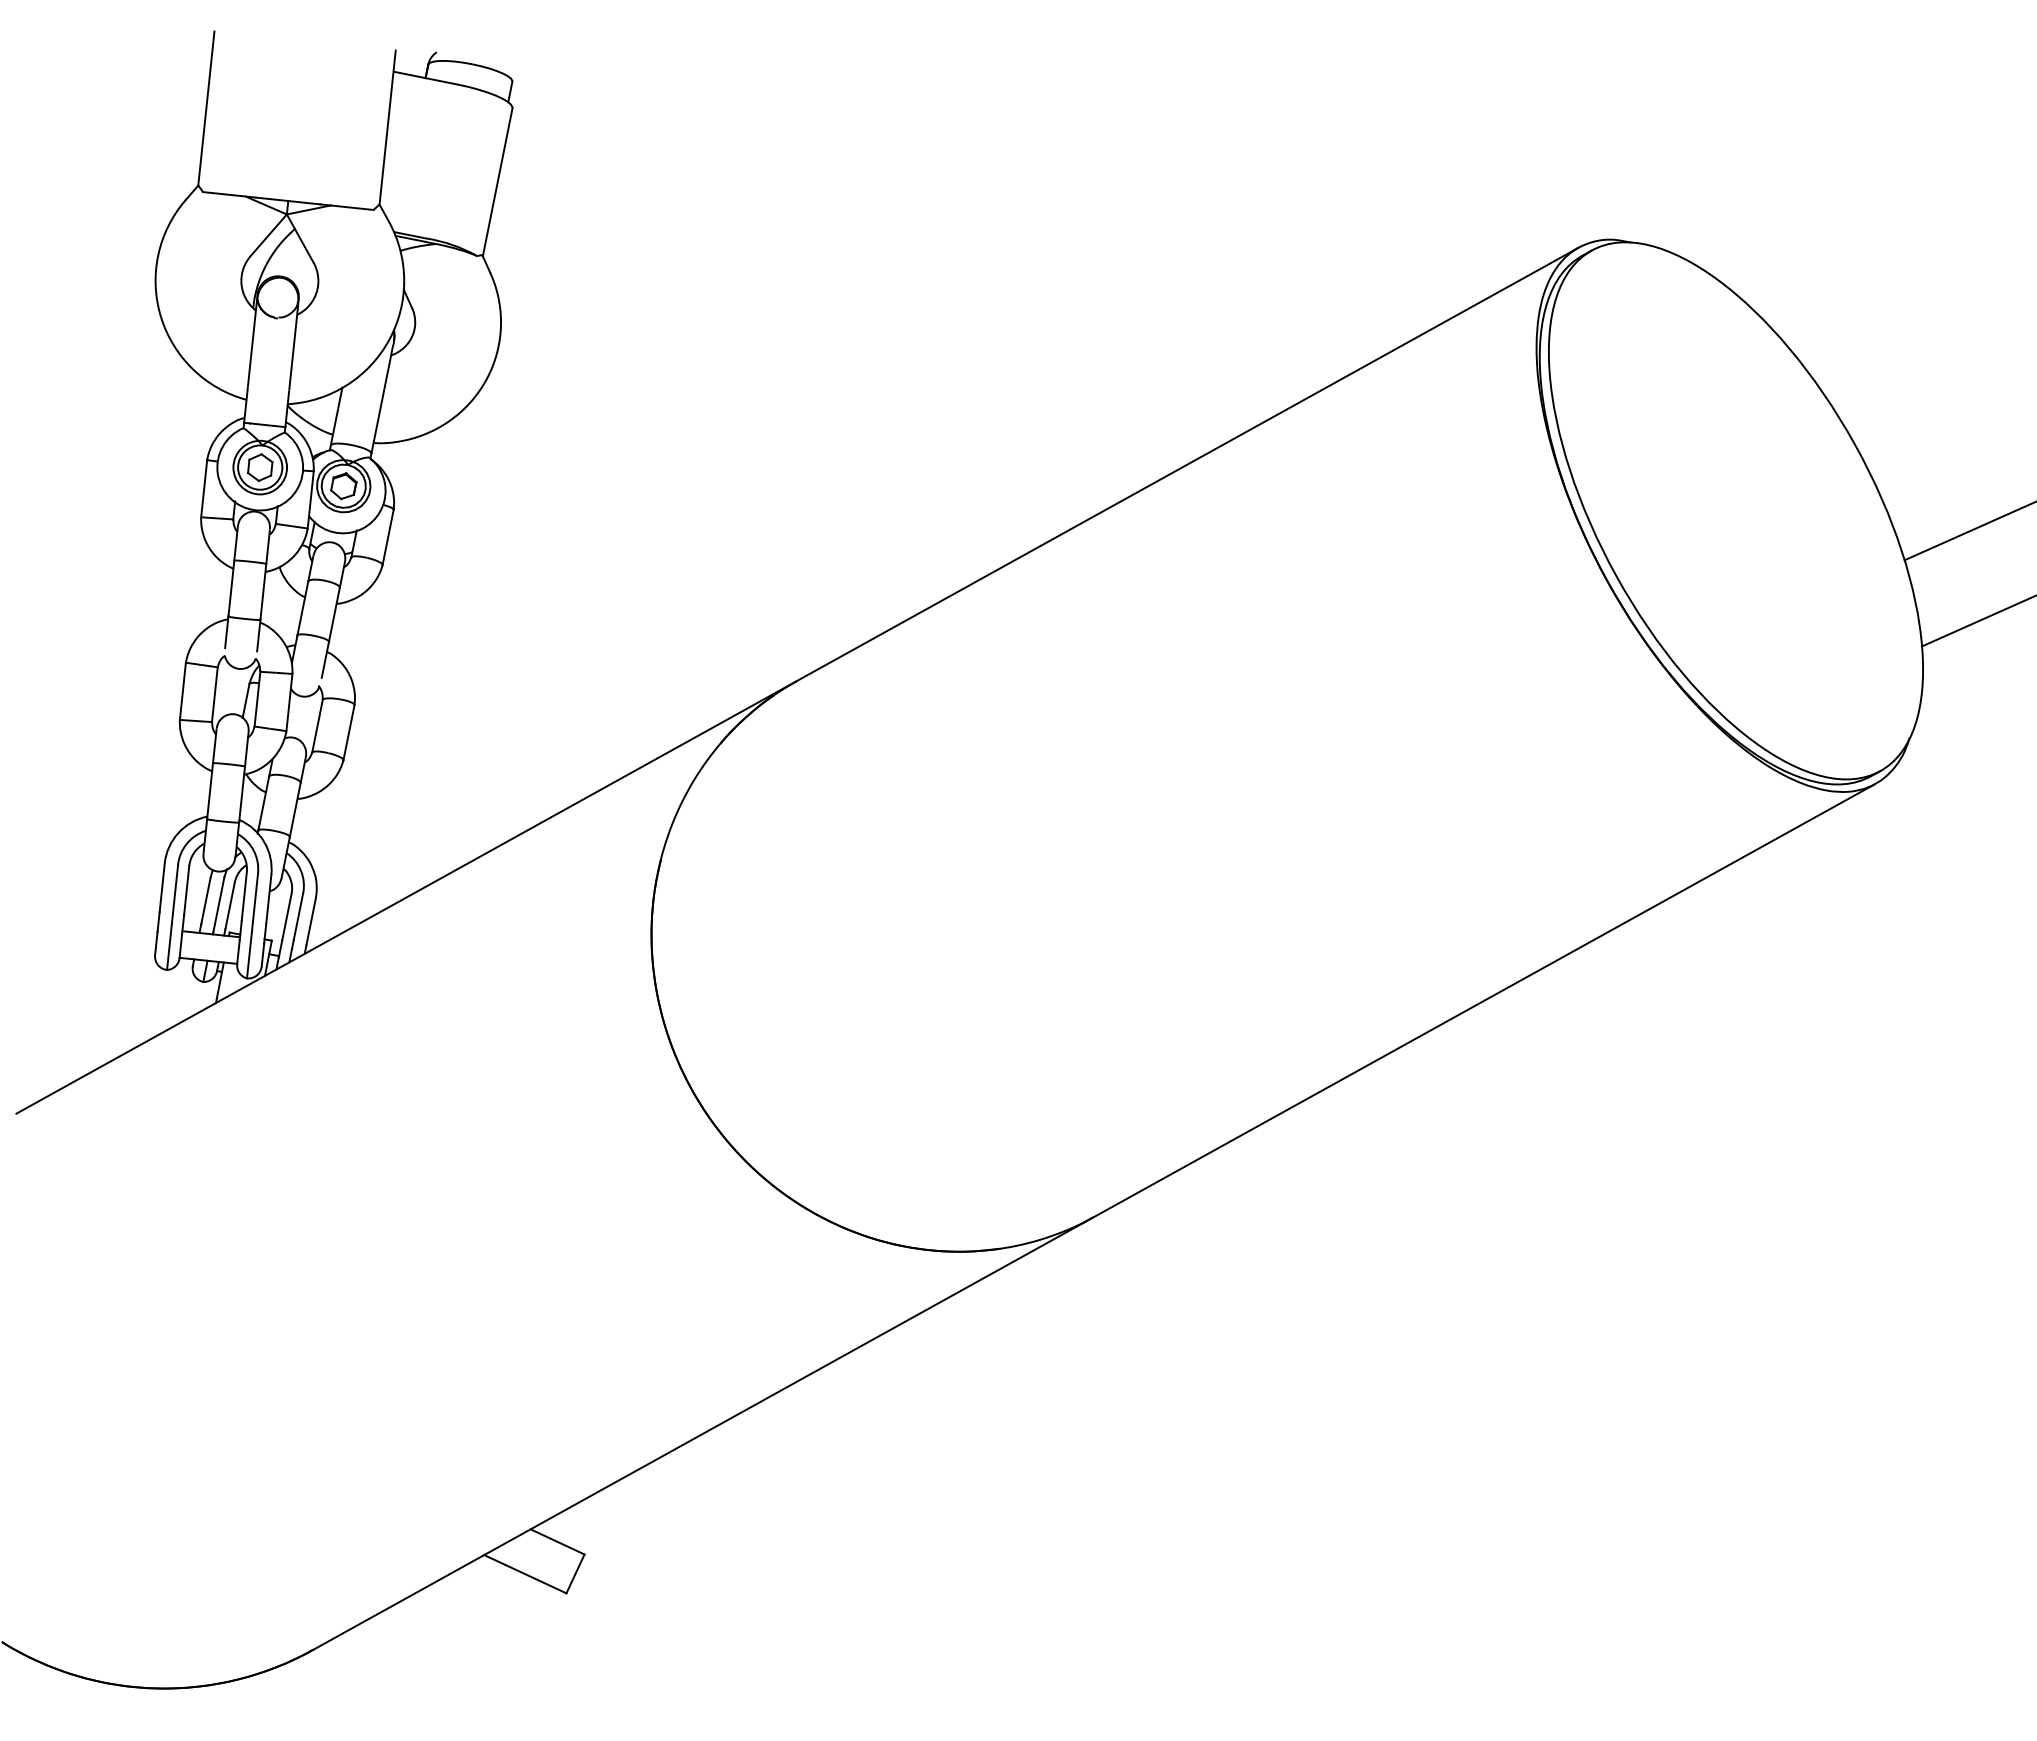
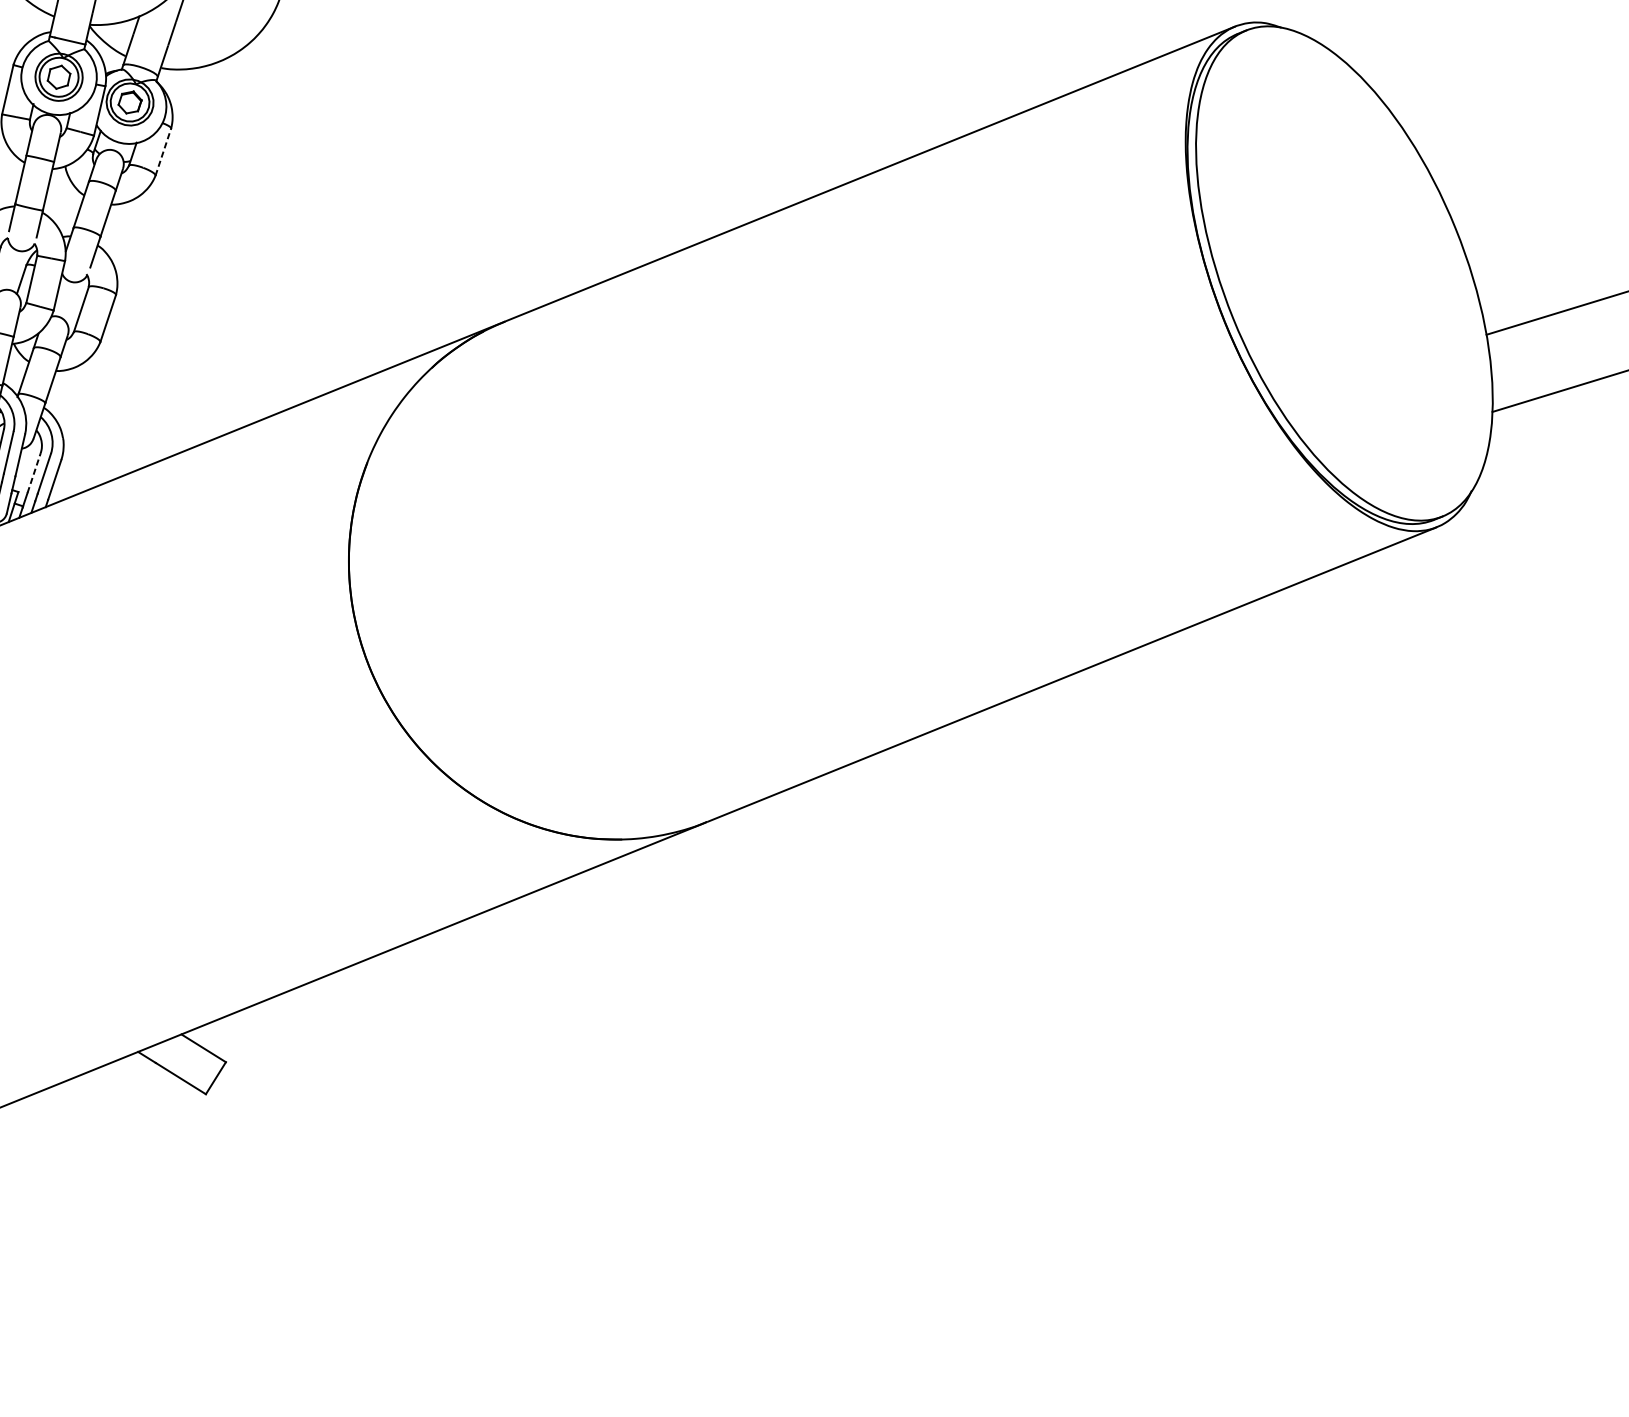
line: (388, 537) -> (163, 152), solid -> dashed
line: (286, 917) -> (33, 473), solid -> dashed

